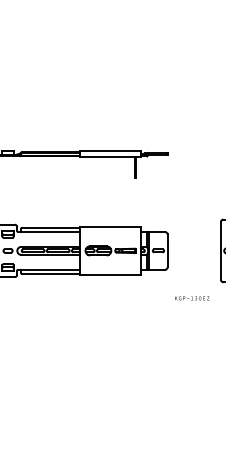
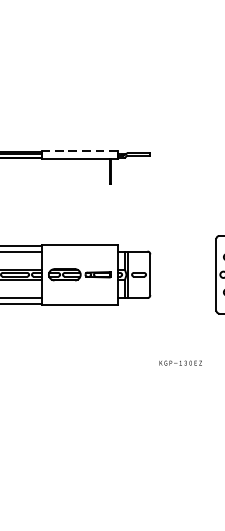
line: (110, 150) -> (79, 150), solid -> dashed
text: (192, 298) -> (181, 363), moved

